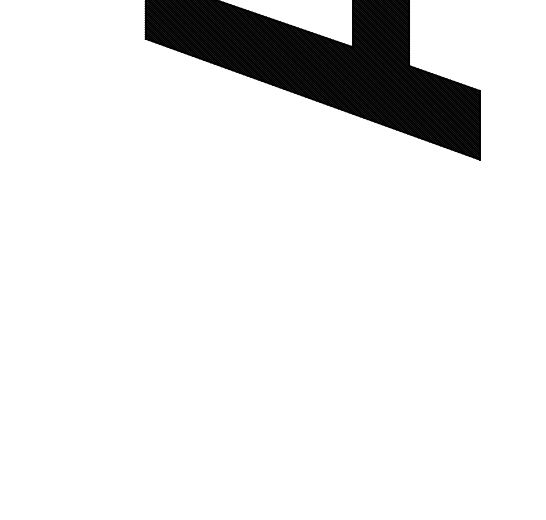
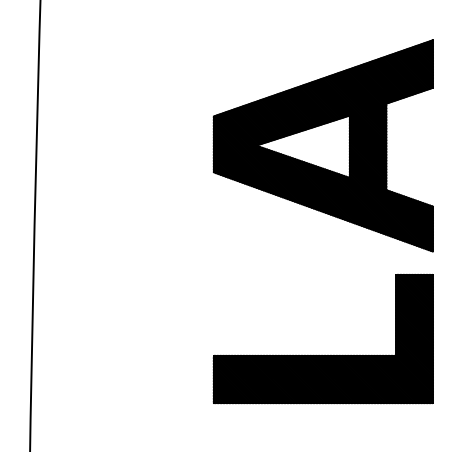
part: (311, 318) -> (322, 355), added

